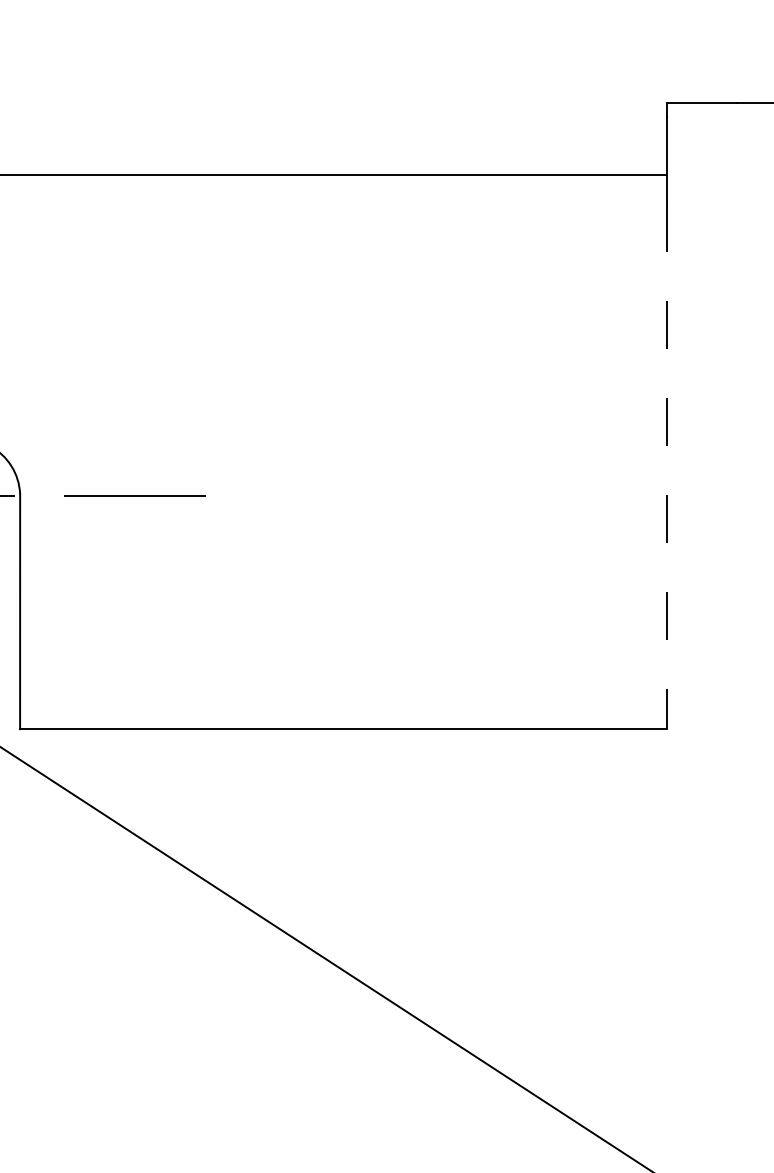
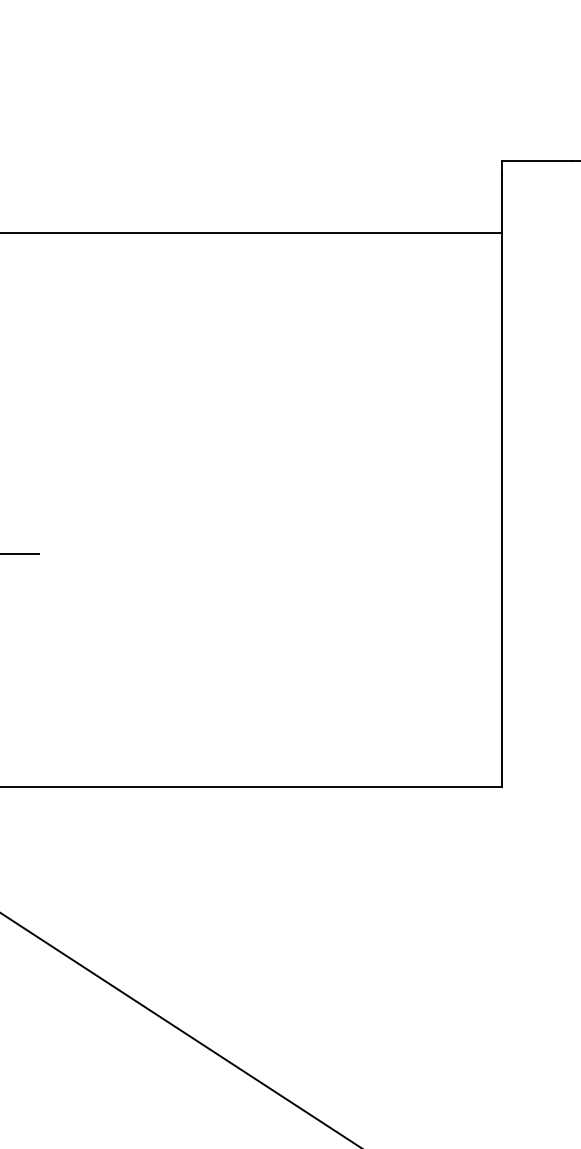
line: (667, 466) -> (501, 524), dashed -> solid

